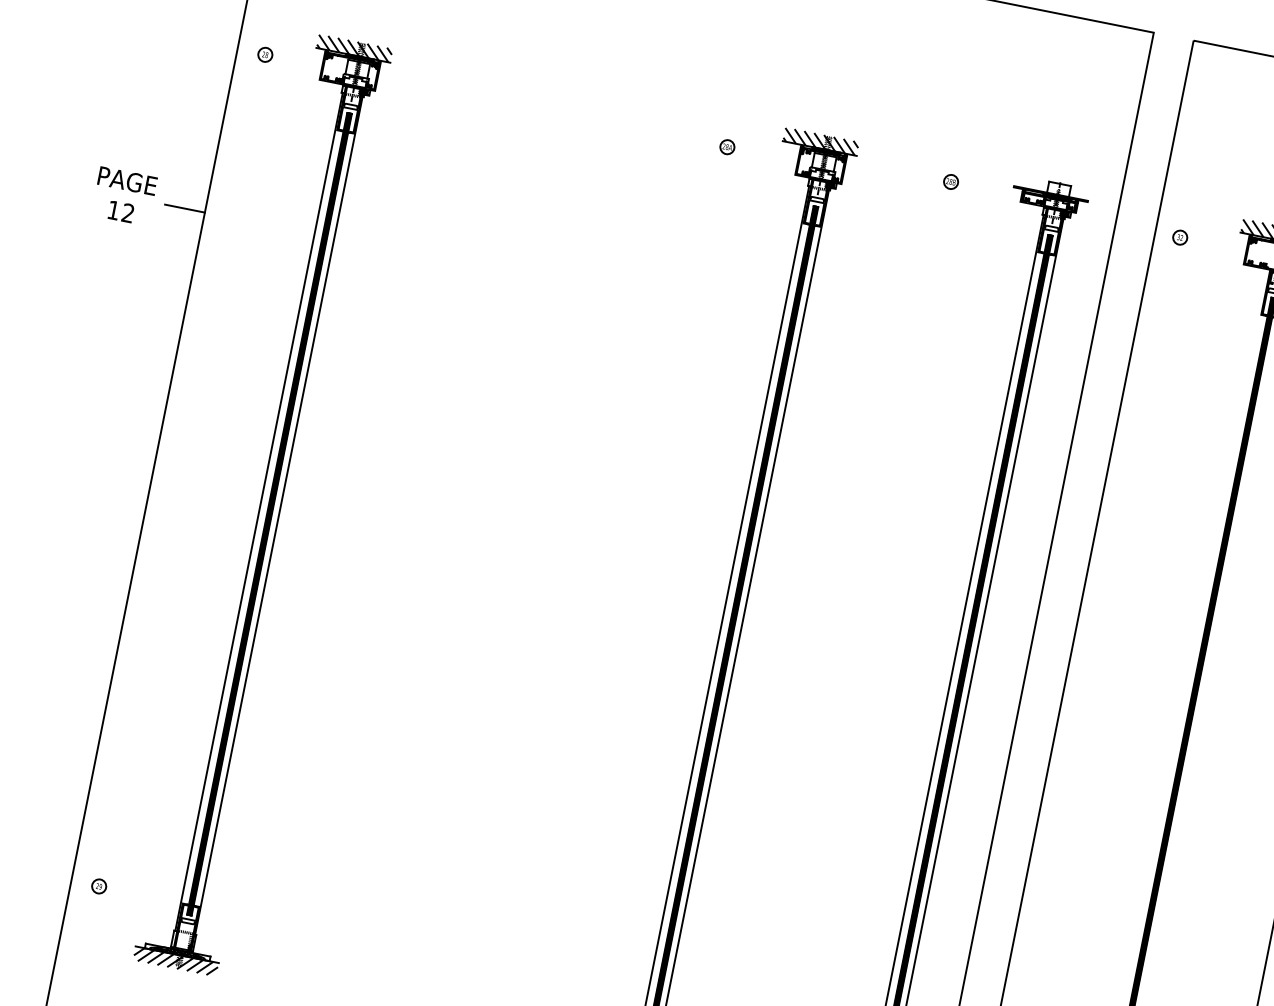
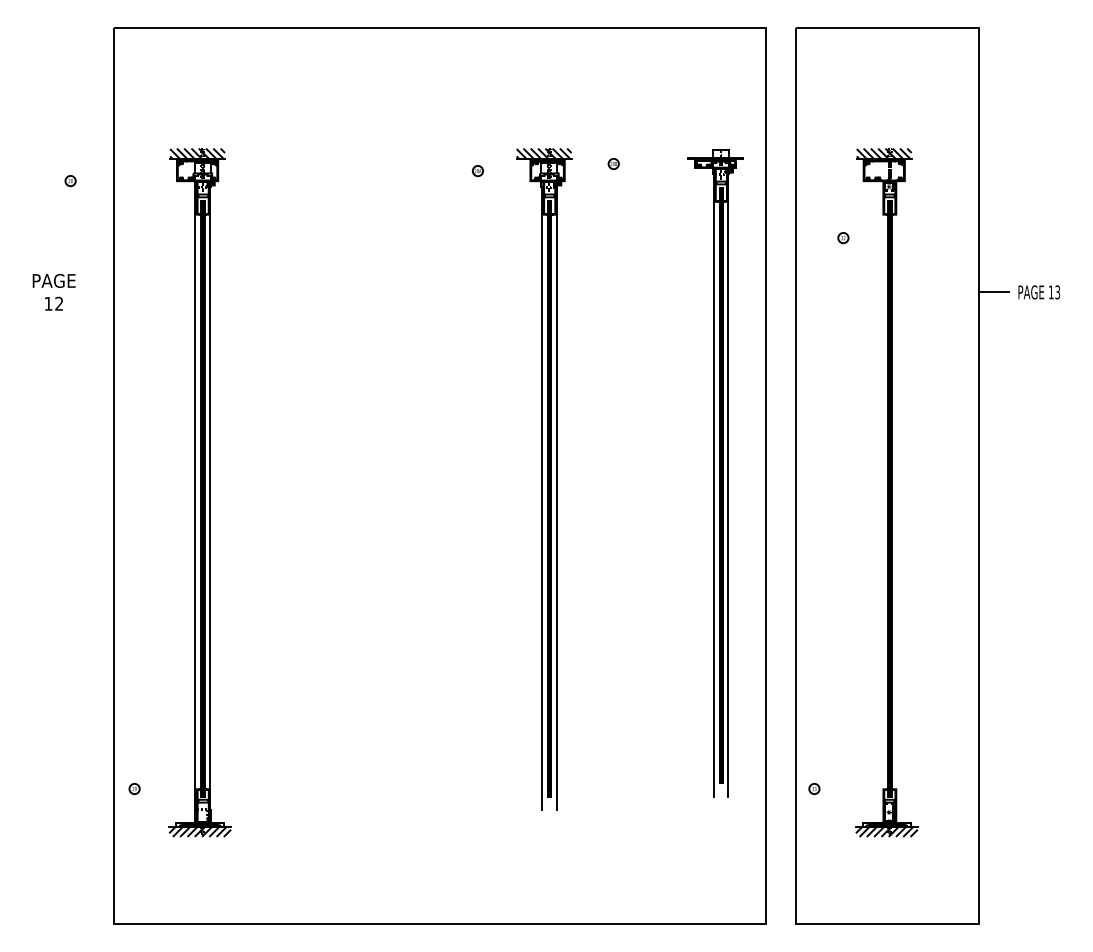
part: (265, 55) -> (70, 181), moved
part: (950, 181) -> (613, 163), moved
line: (184, 208) -> (98, 292), removed
part: (1180, 238) -> (843, 238), moved

